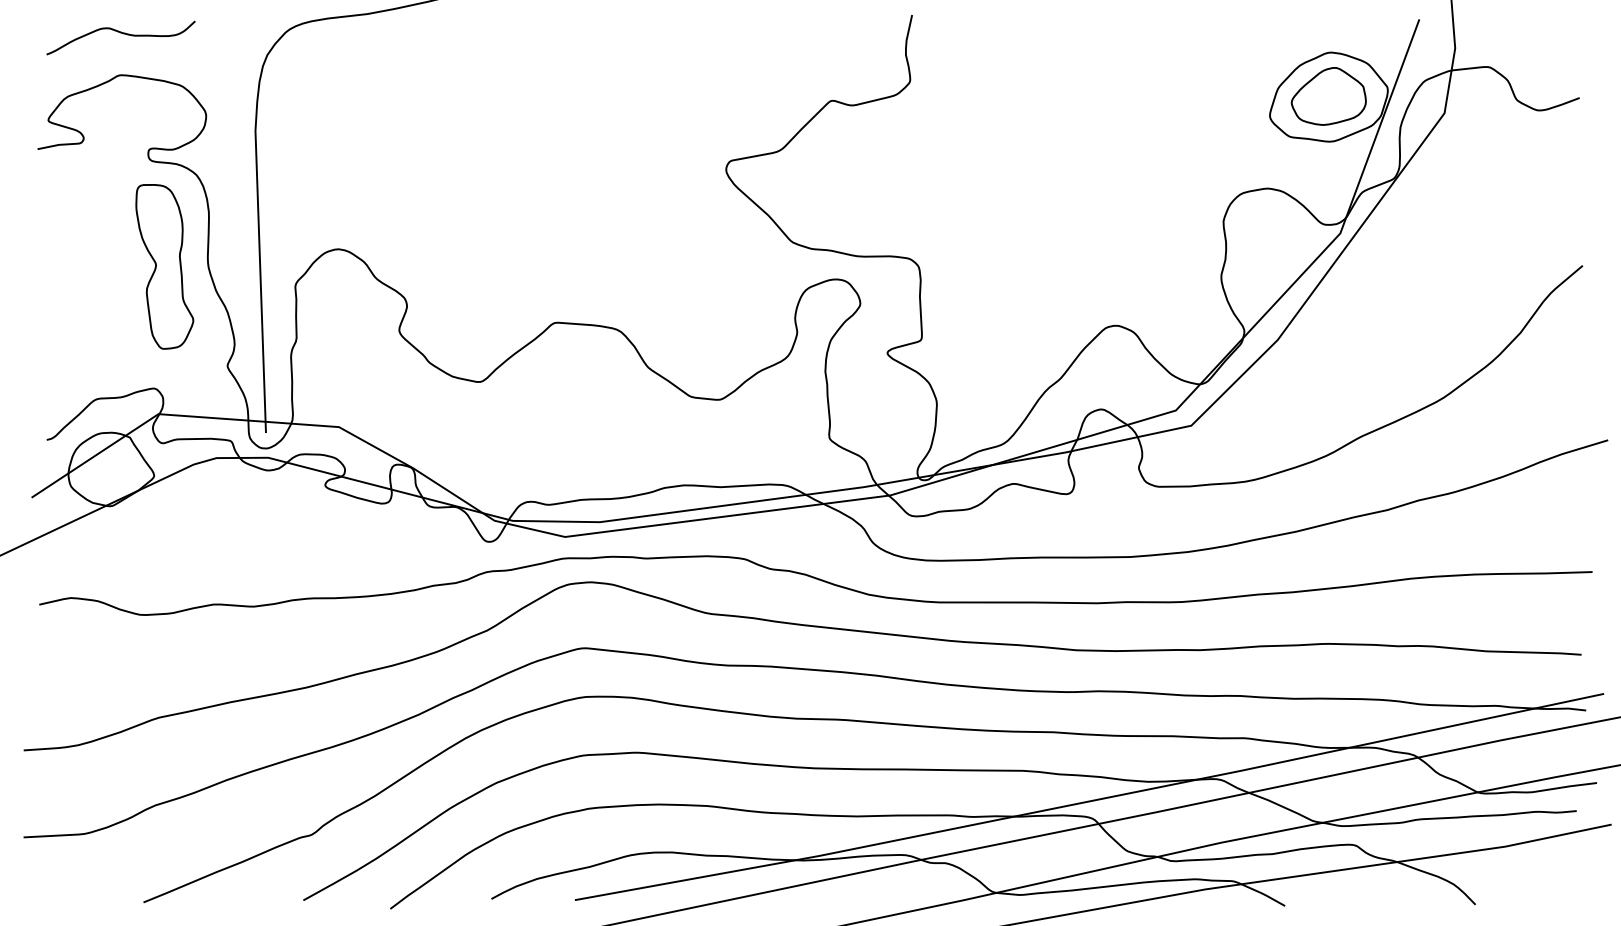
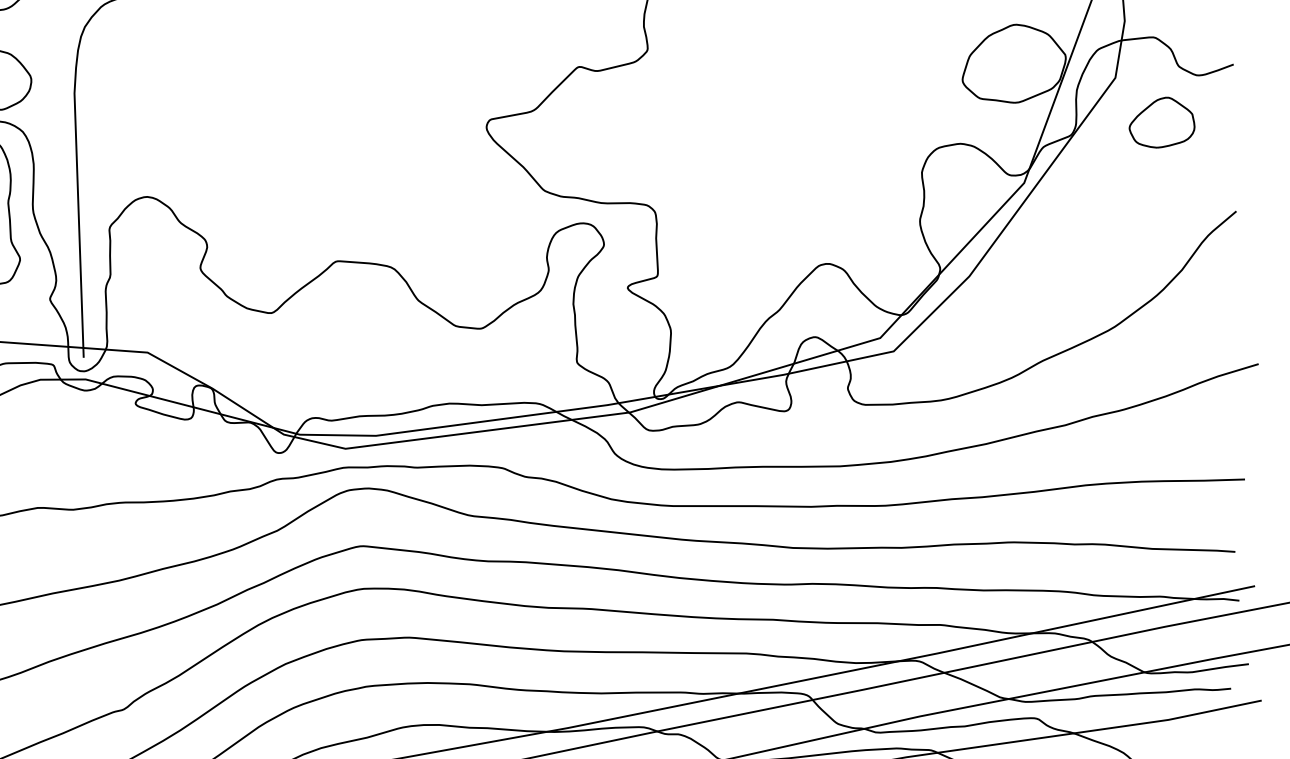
part: (1328, 96) -> (1161, 122), moved

